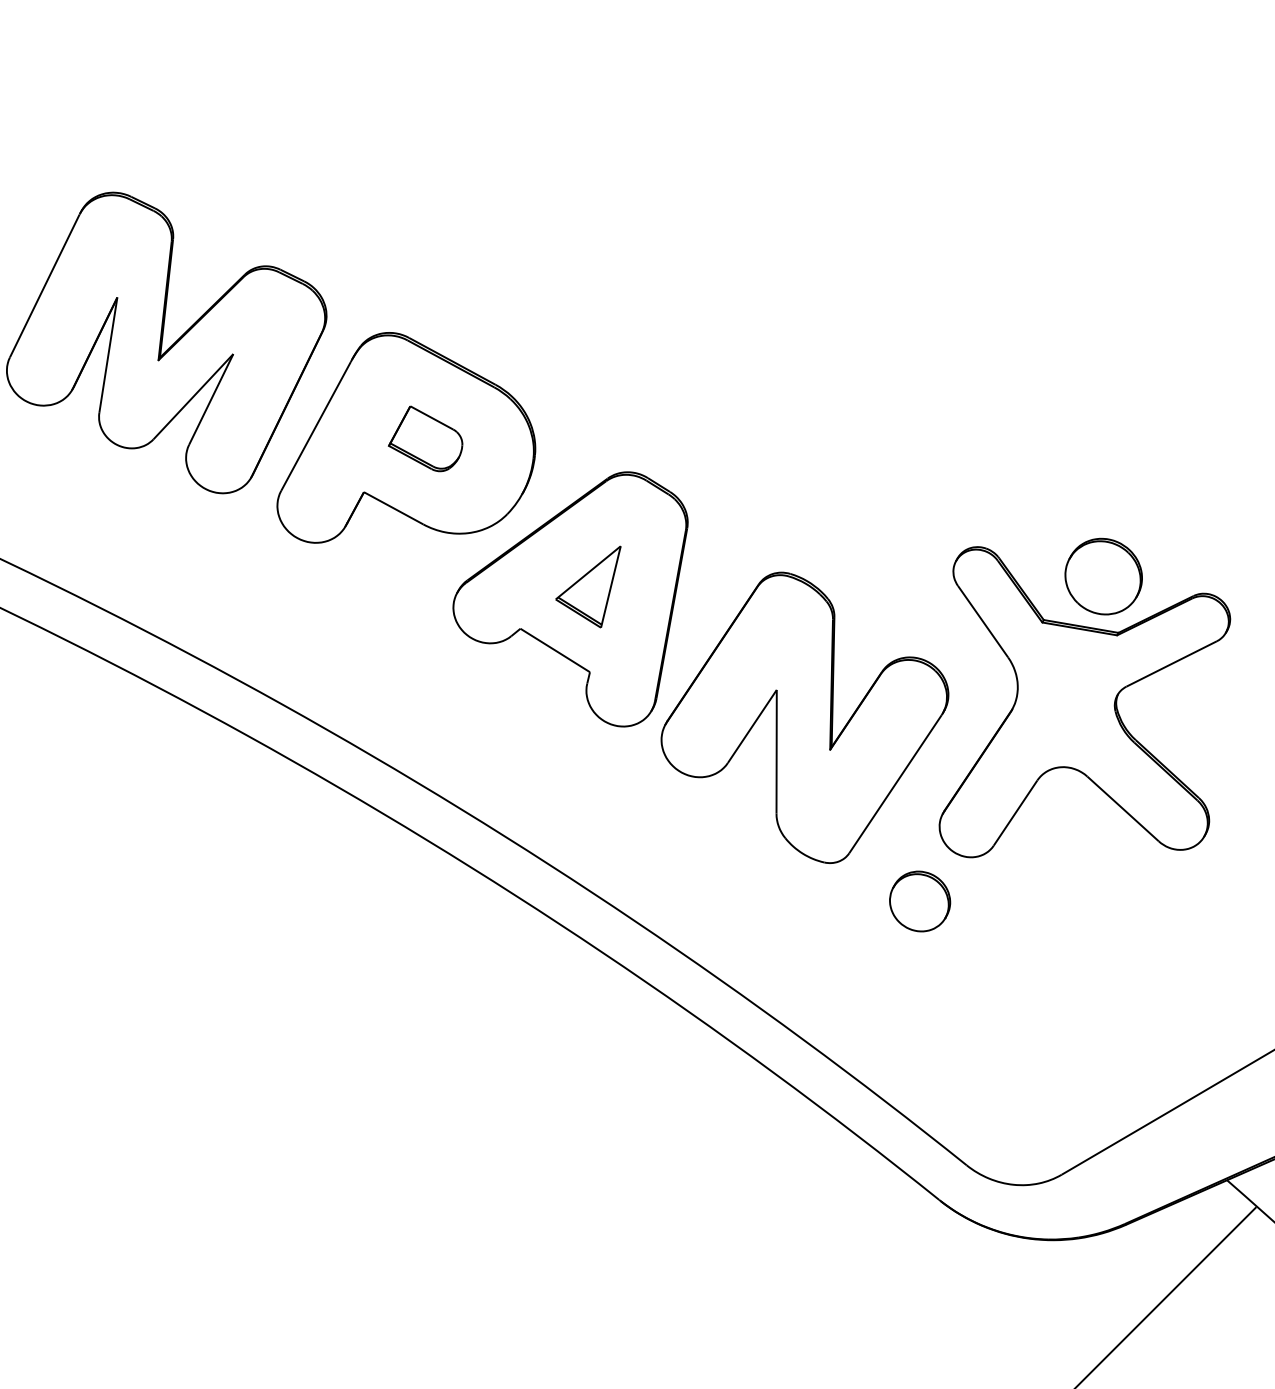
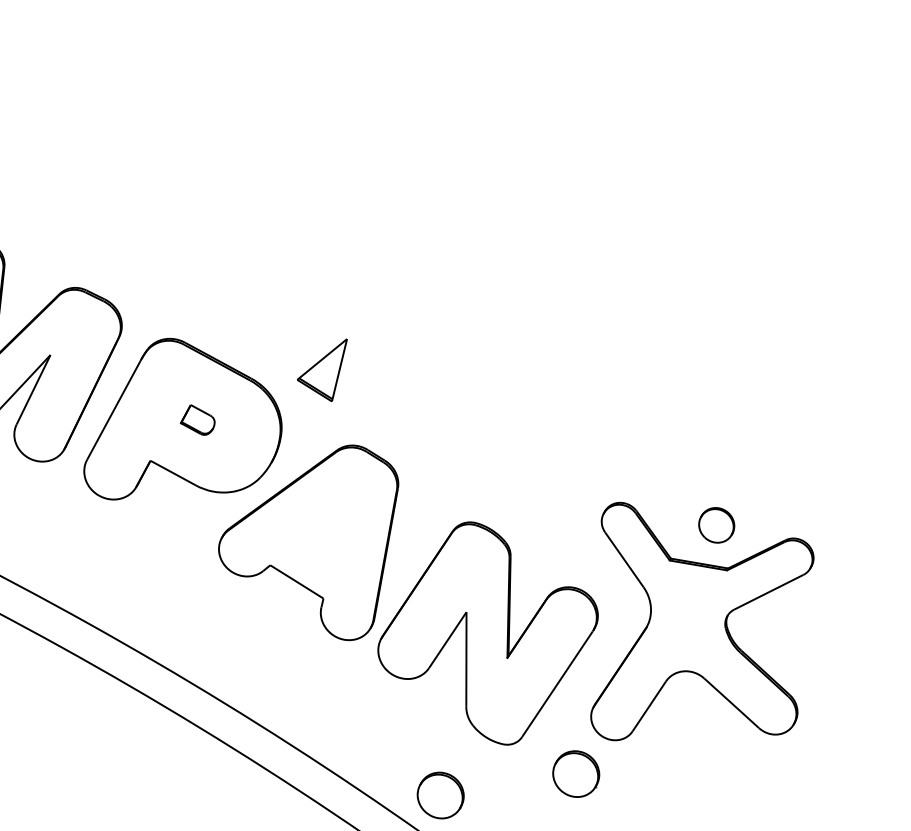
part: (425, 438) -> (197, 419), size x0.6
part: (1103, 576) -> (716, 525), size x0.6
part: (588, 586) -> (322, 369), moved
part: (743, 929) -> (441, 795), added

